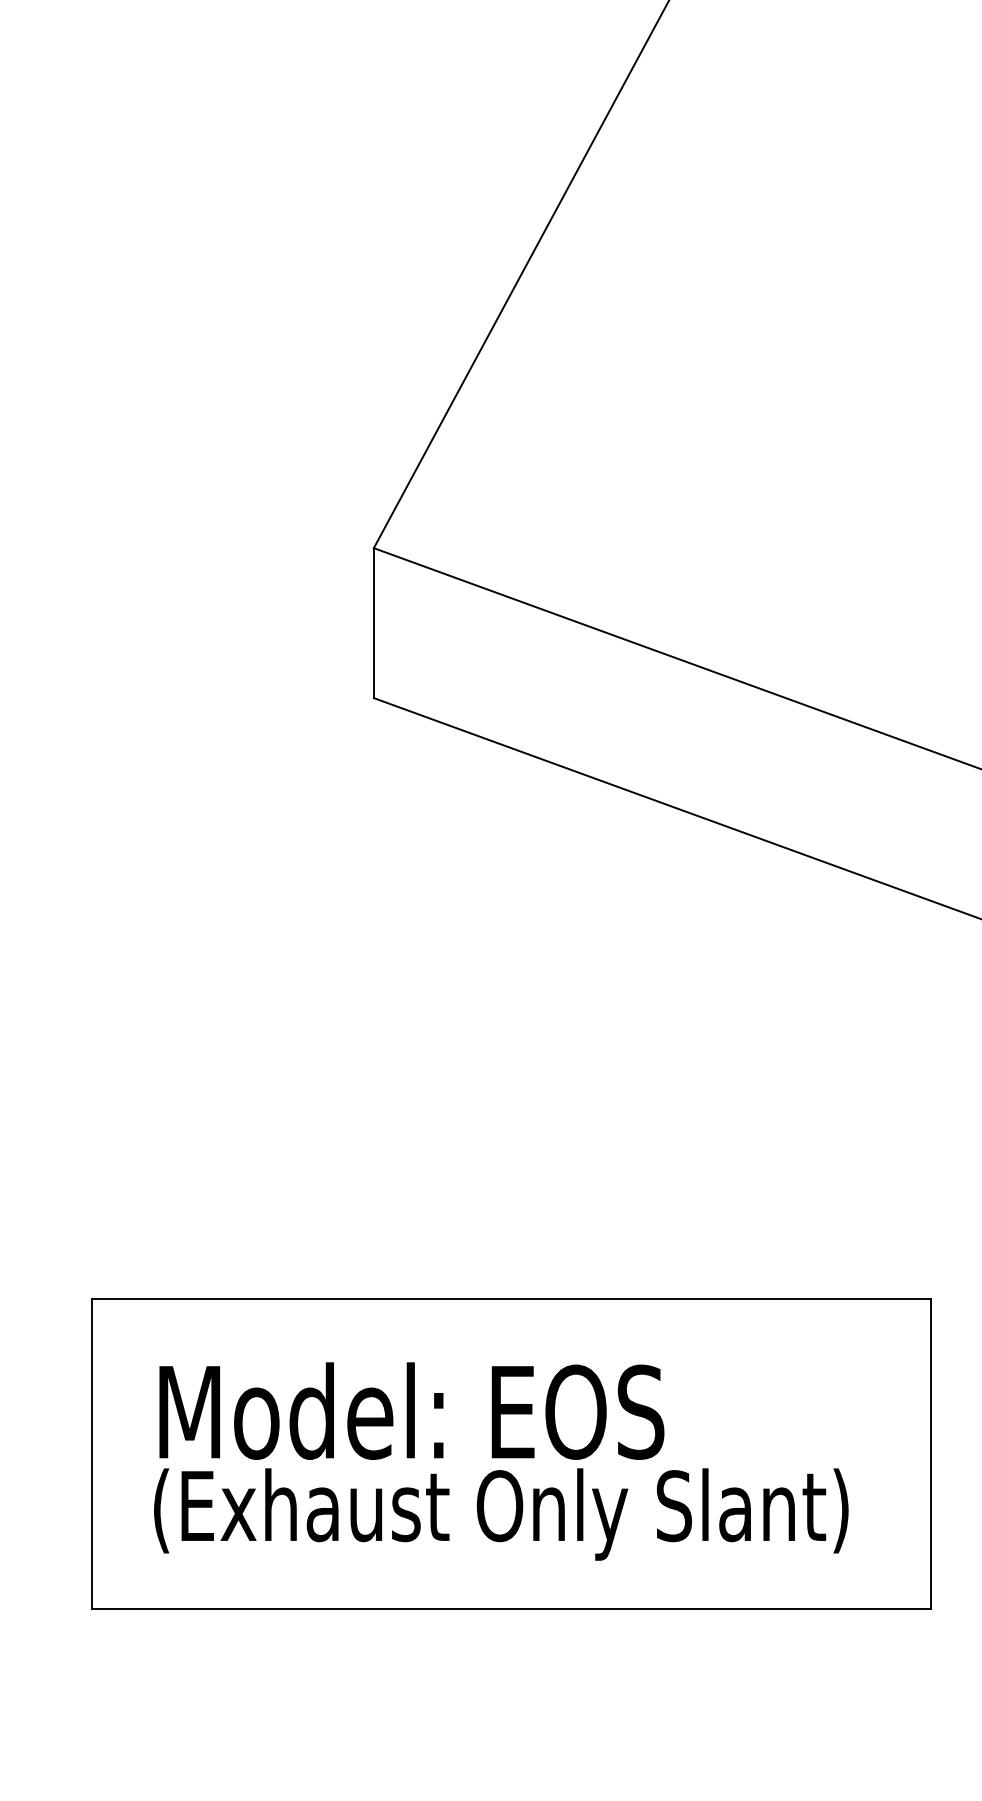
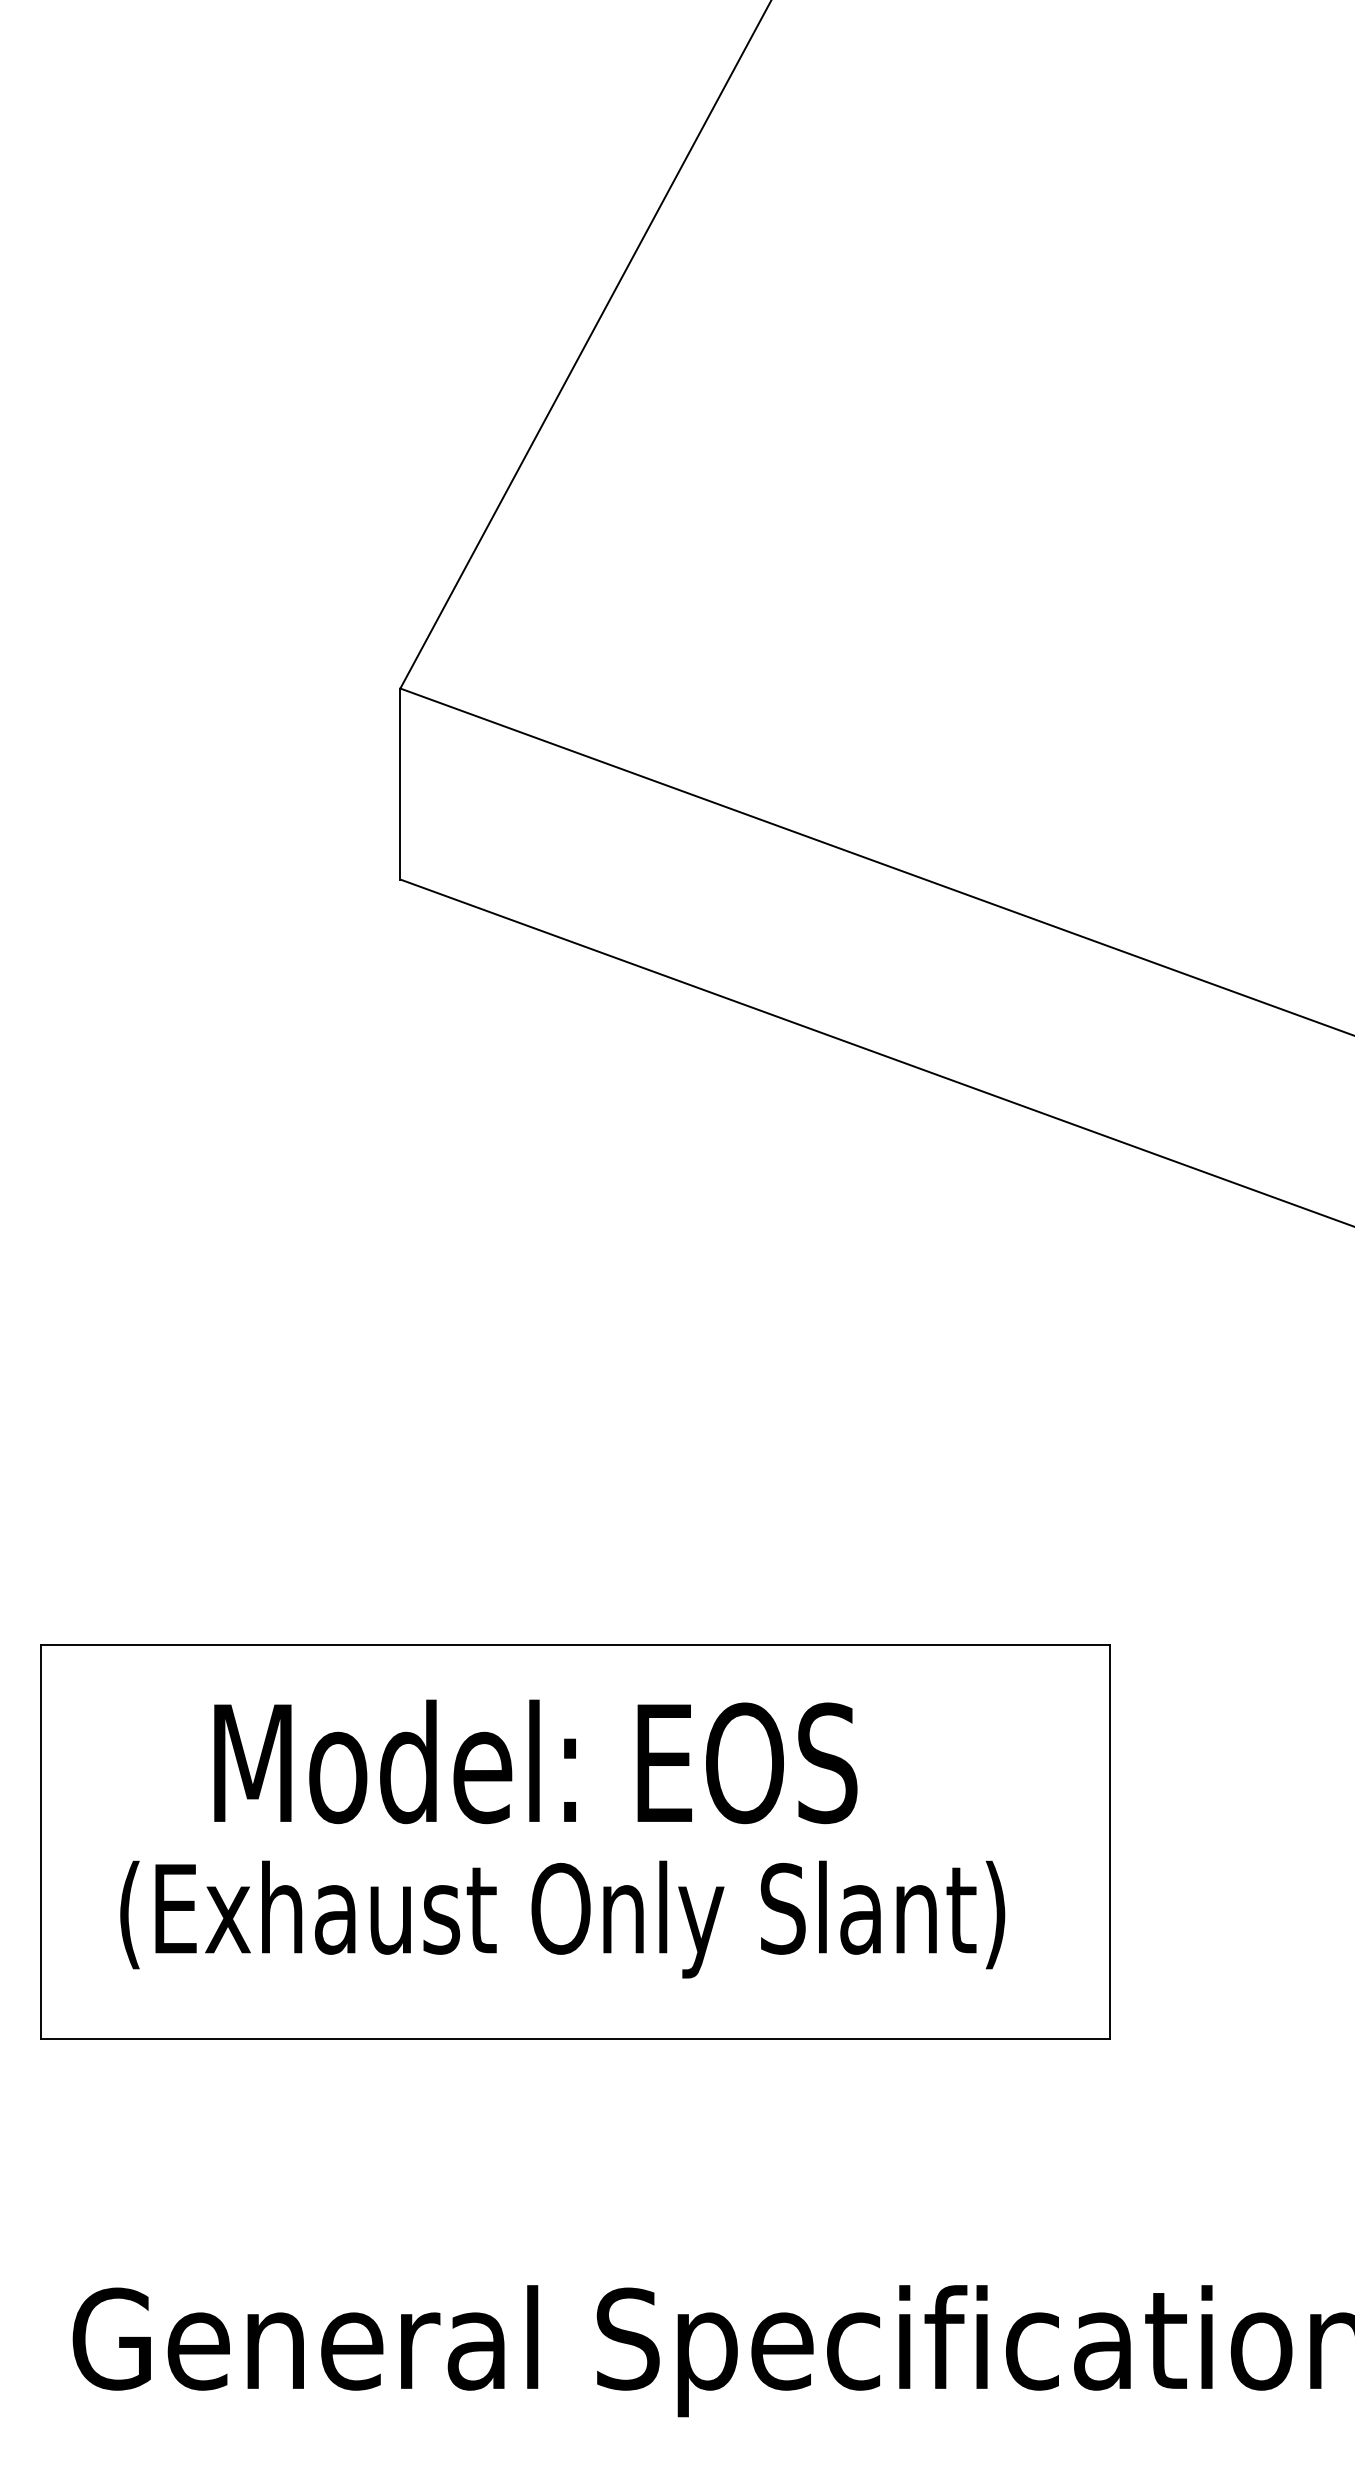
text: (411, 1410) -> (535, 1761), moved

